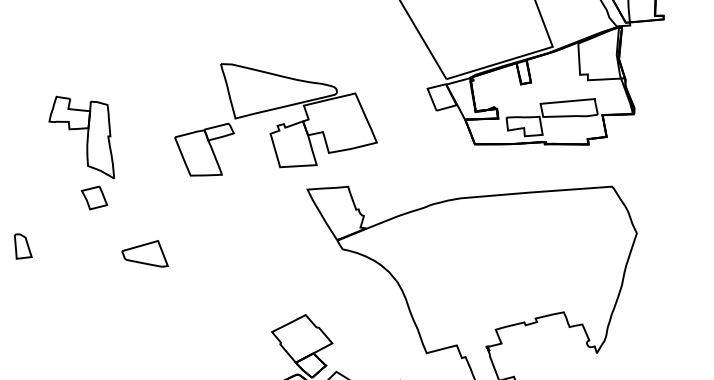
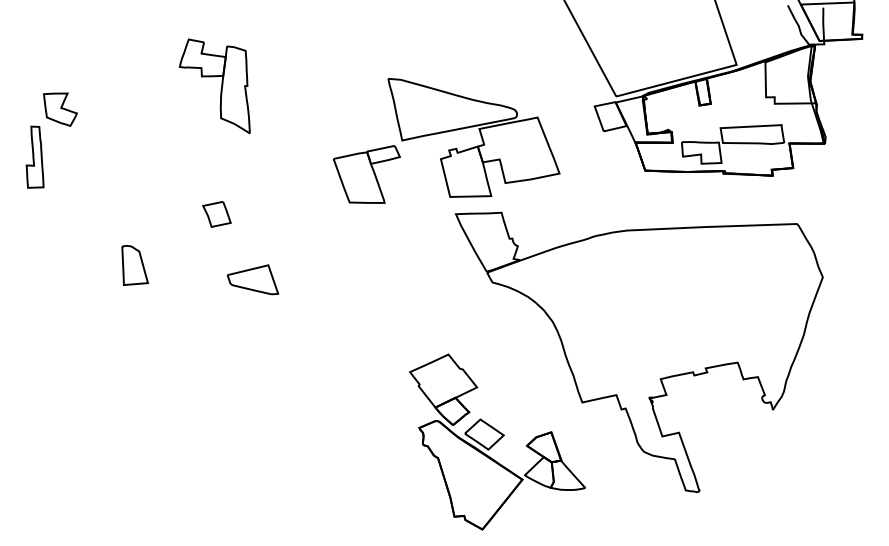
part: (274, 109) -> (446, 132), moved
part: (86, 140) -> (220, 89), moved
part: (22, 246) -> (134, 265), size x1.43
part: (144, 254) -> (252, 279), moved

